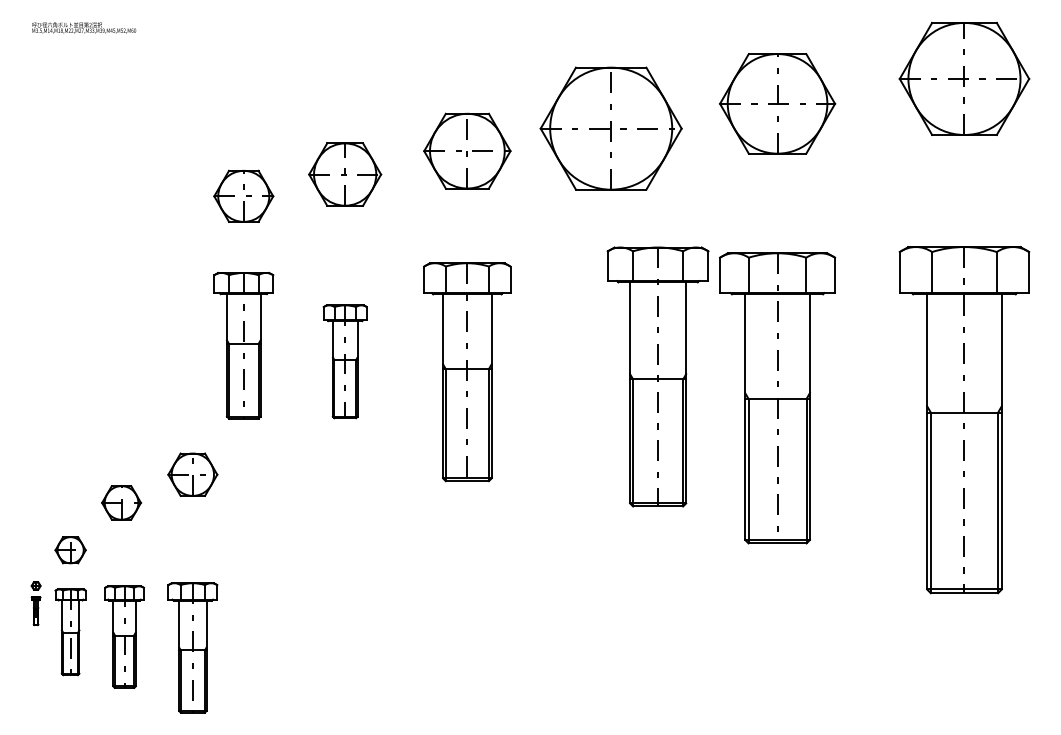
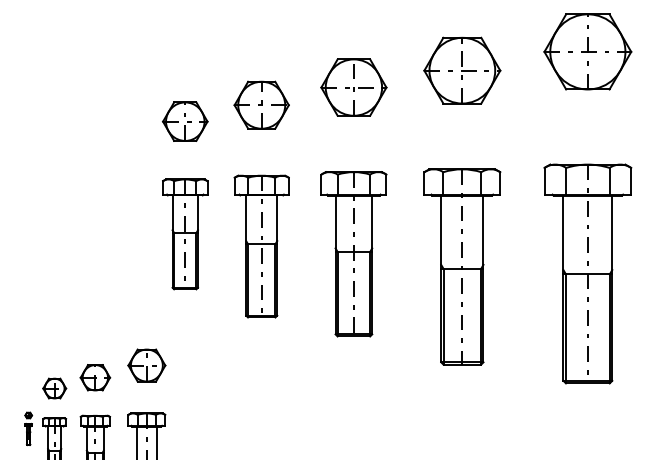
part: (610, 128) -> (461, 70), size x0.71
part: (345, 361) -> (262, 246), size x1.67
part: (657, 376) -> (461, 266), moved
part: (192, 474) -> (146, 365), moved
part: (121, 502) -> (95, 377), moved

